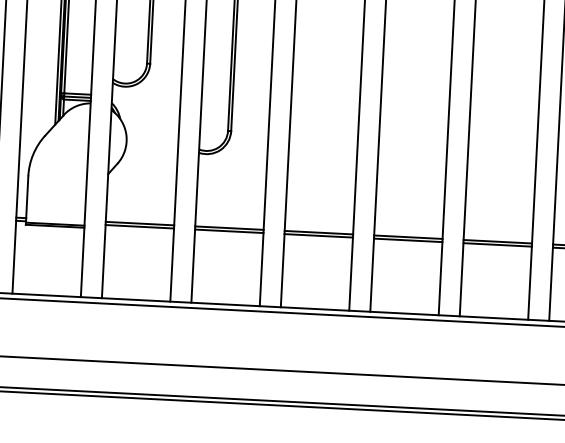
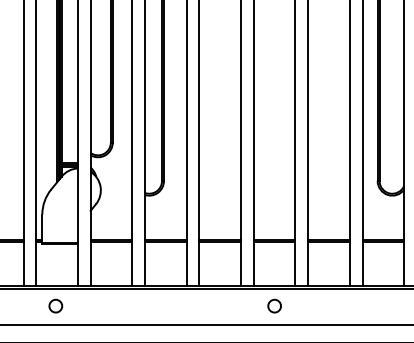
circle: (42, 326) -> (55, 305), added
circle: (402, 345) -> (274, 305), added

